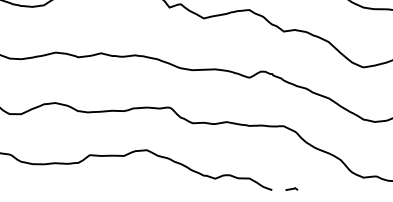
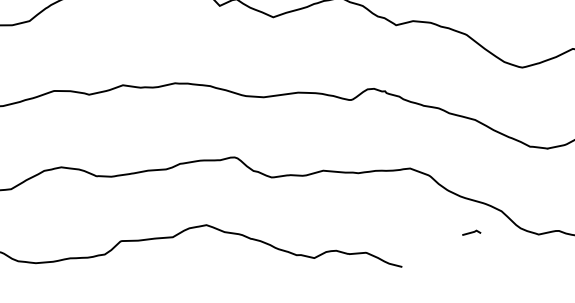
line: (291, 188) -> (471, 231), moved

